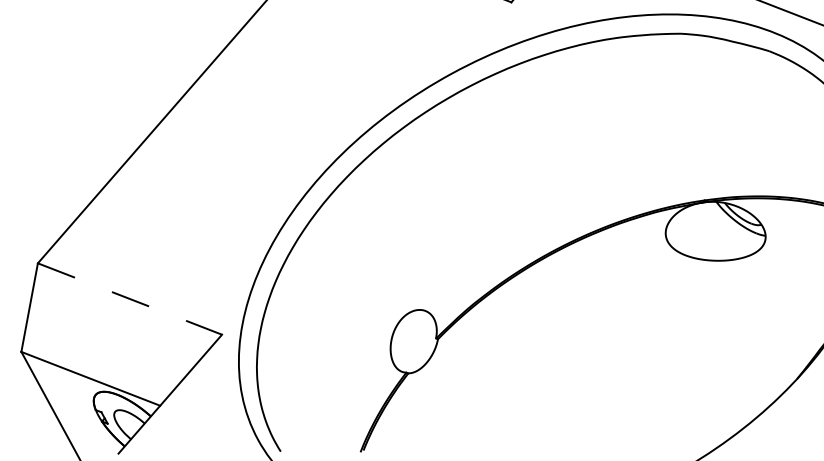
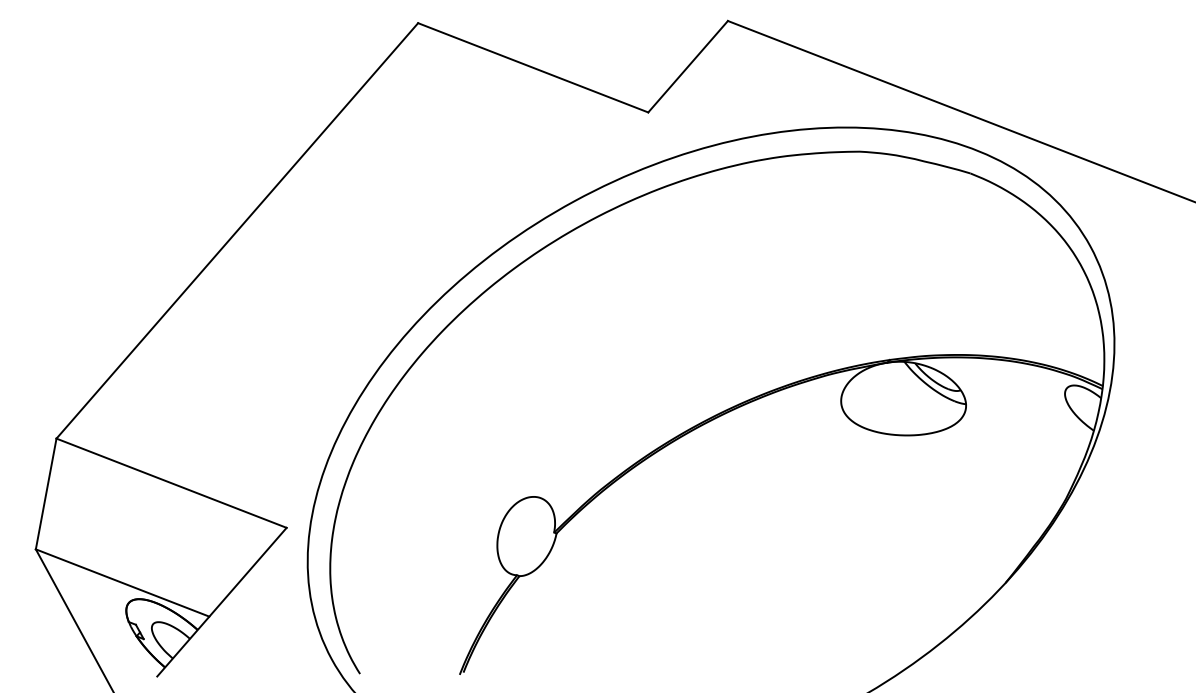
line: (130, 299) -> (172, 483), dashed -> solid

